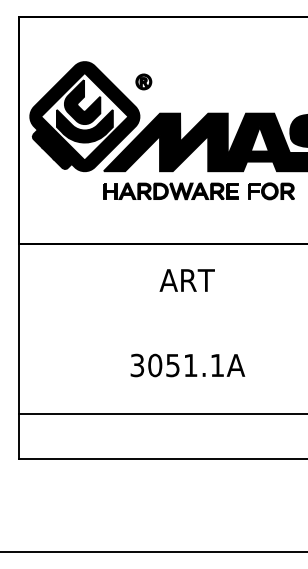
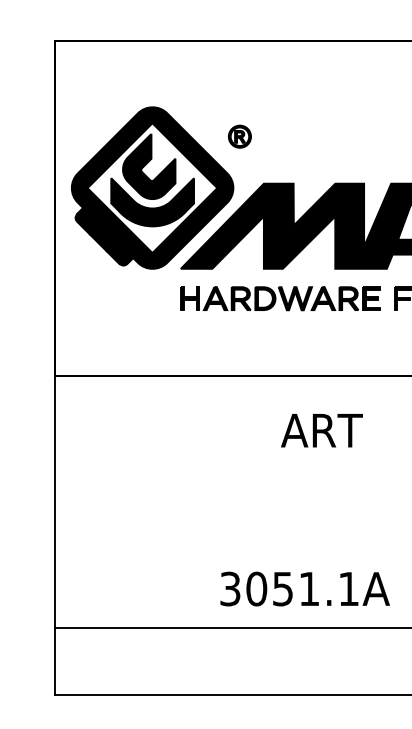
text: (186, 280) -> (320, 430), moved
text: (187, 365) -> (304, 589), moved

